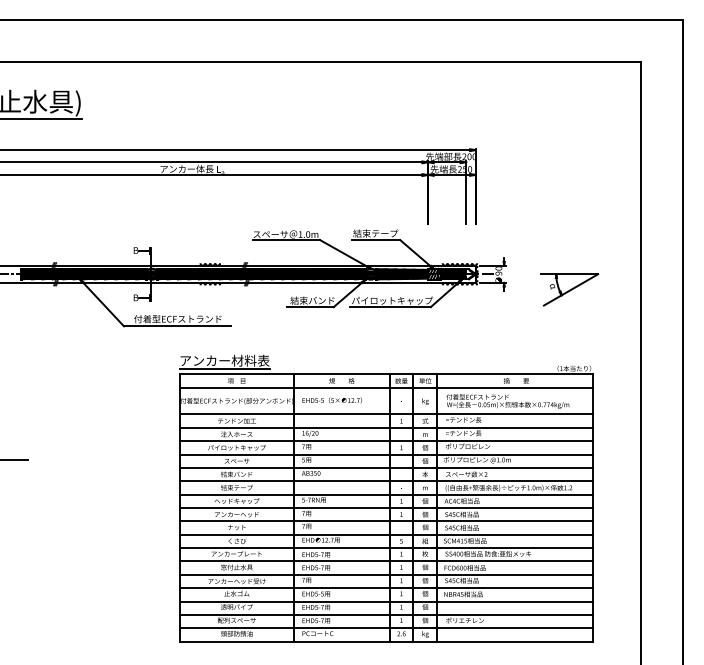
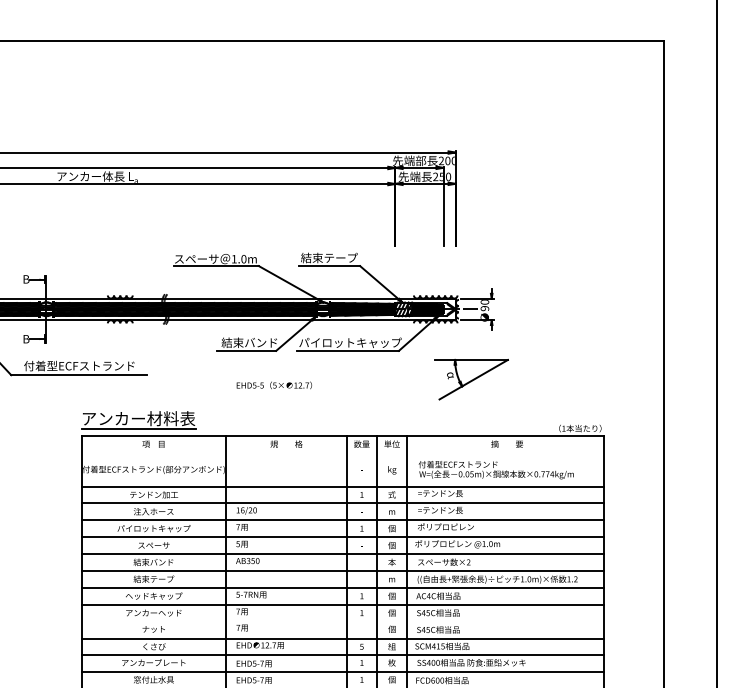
part: (569, 289) -> (471, 379), moved
line: (385, 387) -> (341, 452), removed
text: (331, 400) -> (273, 385), moved
line: (385, 521) -> (341, 621), removed

